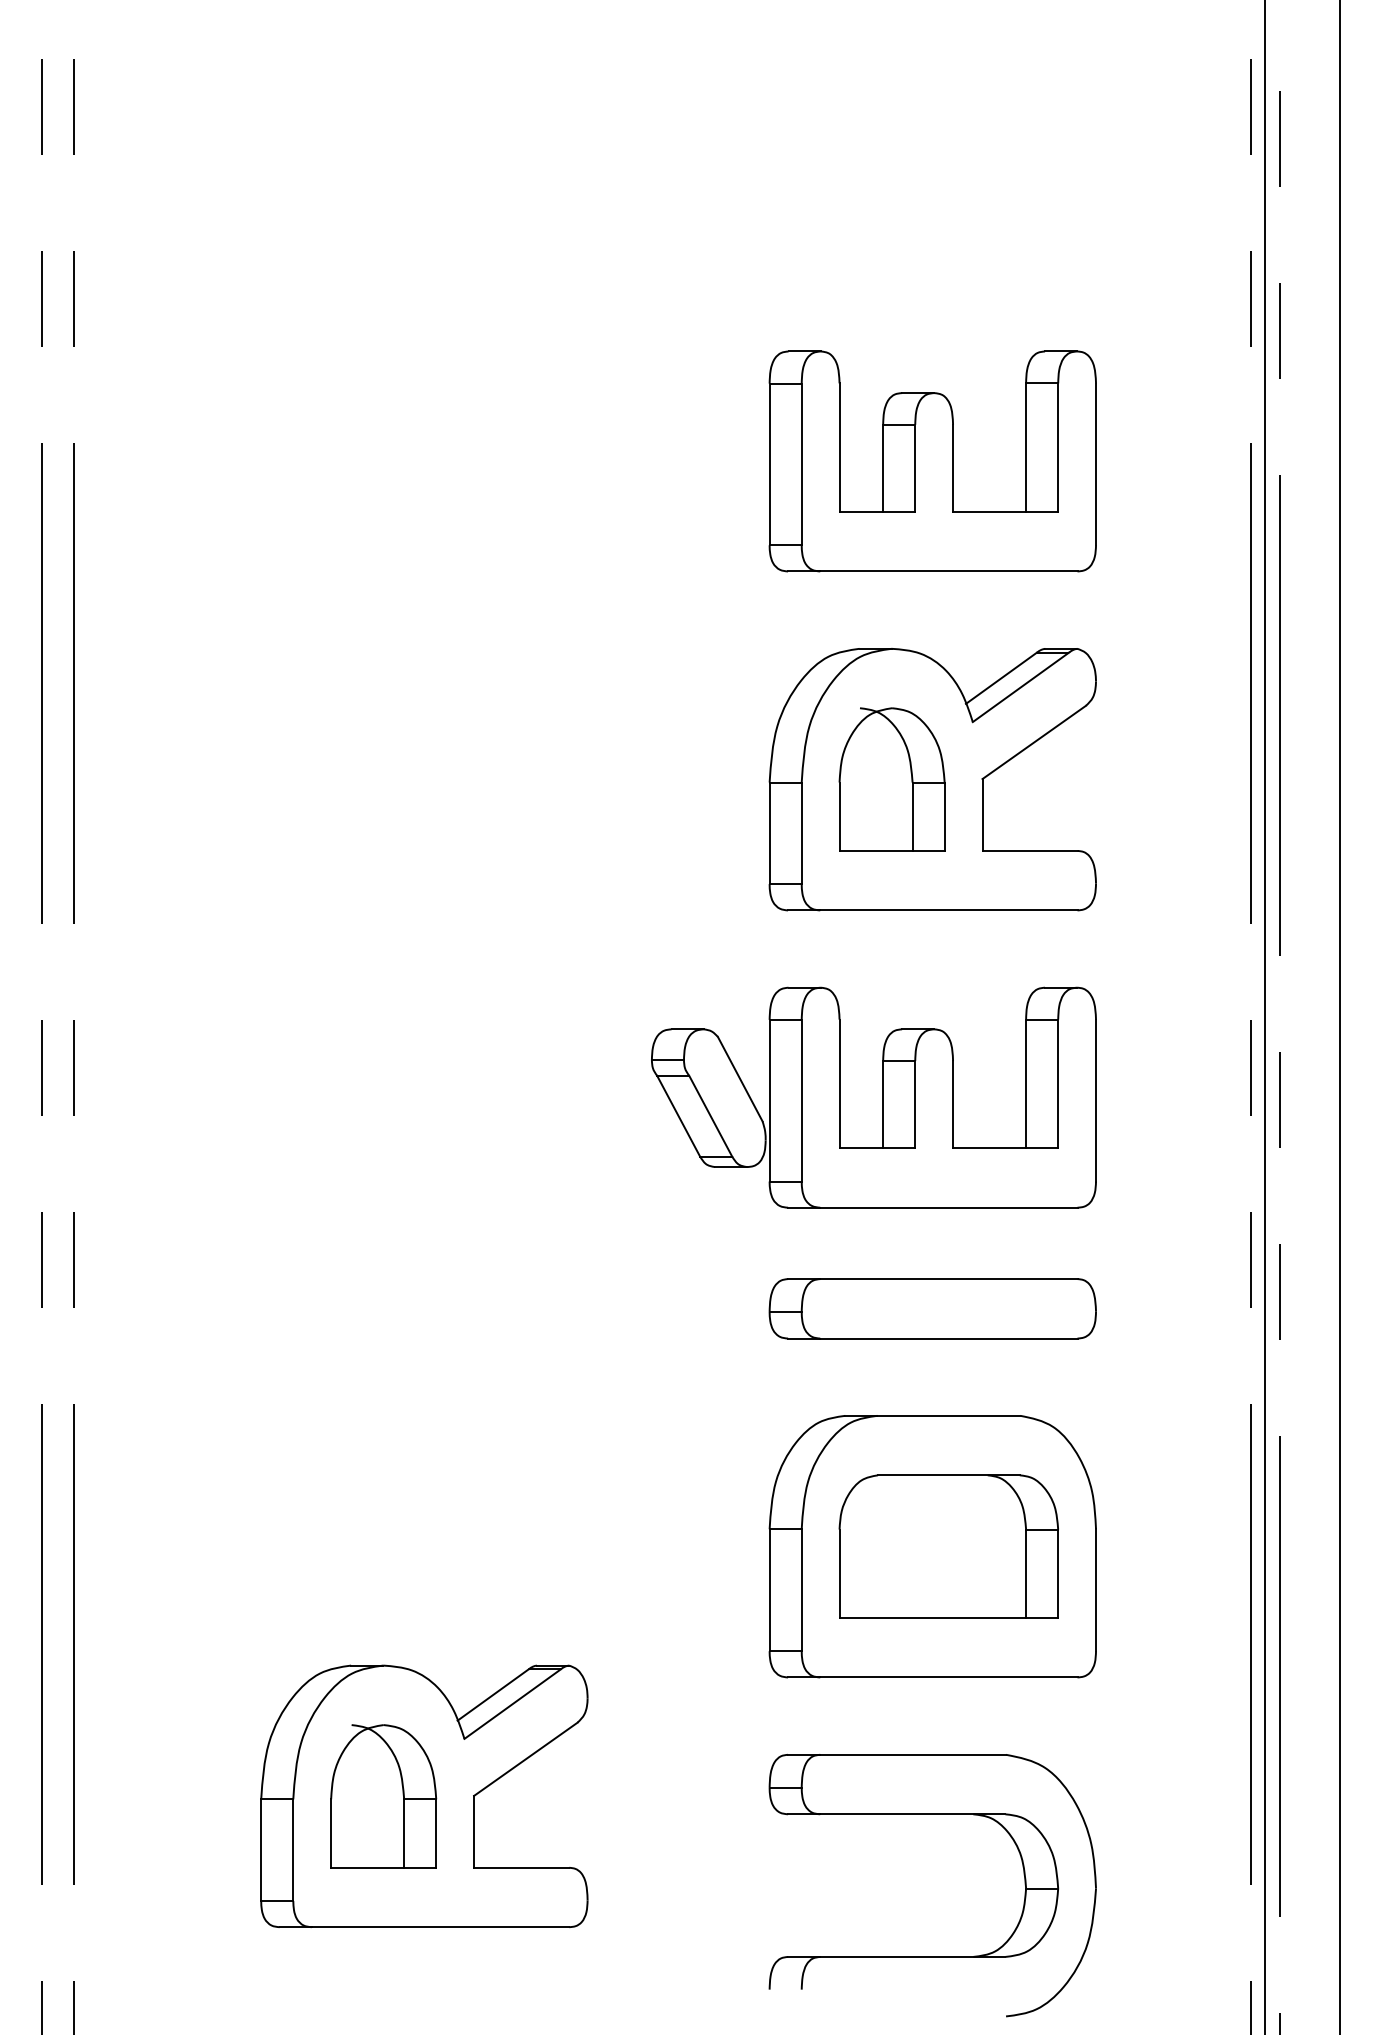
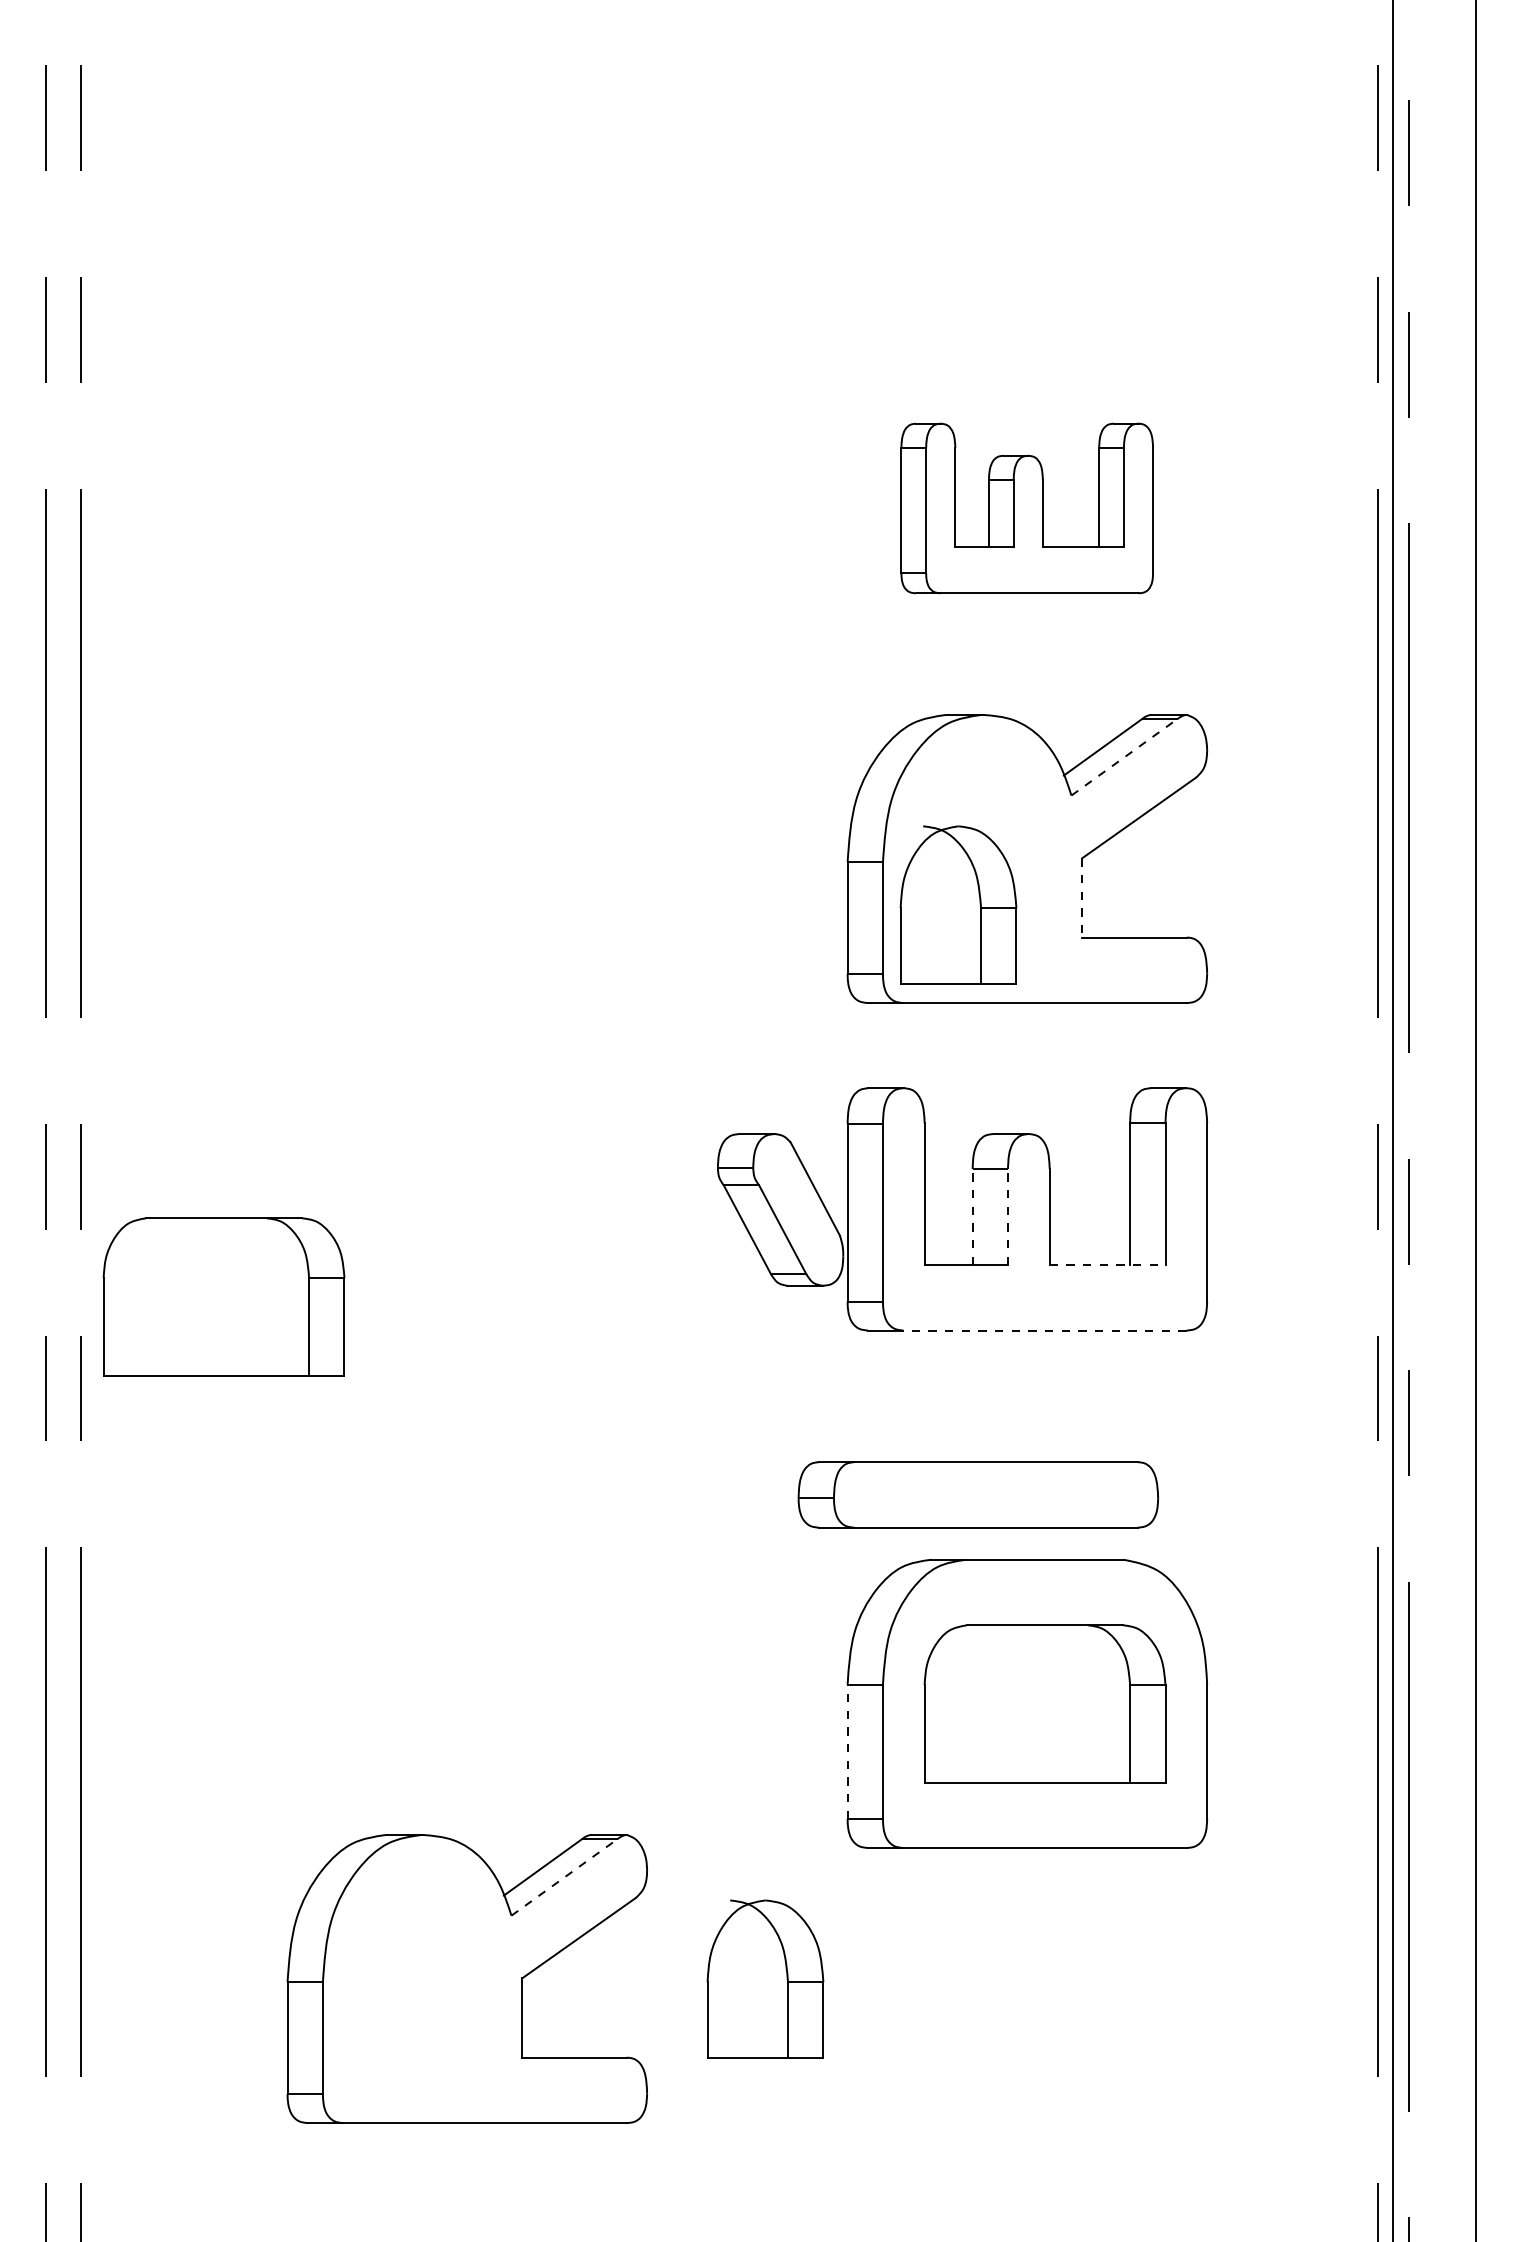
part: (932, 461) -> (1026, 508), size x0.7
line: (1020, 687) -> (1124, 757), solid -> dashed
part: (892, 779) -> (958, 904), moved
line: (982, 814) -> (1082, 897), solid -> dashed
line: (882, 1104) -> (972, 1216), solid -> dashed
line: (915, 1104) -> (1008, 1216), solid -> dashed
line: (1005, 1148) -> (1107, 1265), solid -> dashed
part: (203, 1176) -> (223, 1296), added
line: (949, 1207) -> (1045, 1330), solid -> dashed
part: (932, 1308) -> (978, 1494), moved
line: (769, 1589) -> (847, 1751), solid -> dashed
line: (512, 1704) -> (564, 1877), solid -> dashed
part: (383, 1795) -> (765, 1978), moved
part: (932, 1815) -> (1026, 1999), removed

